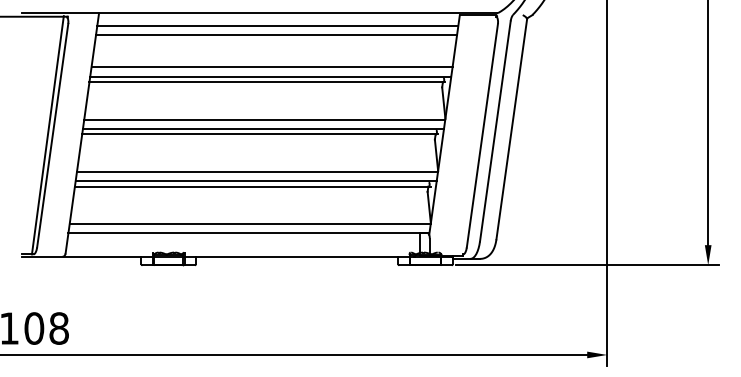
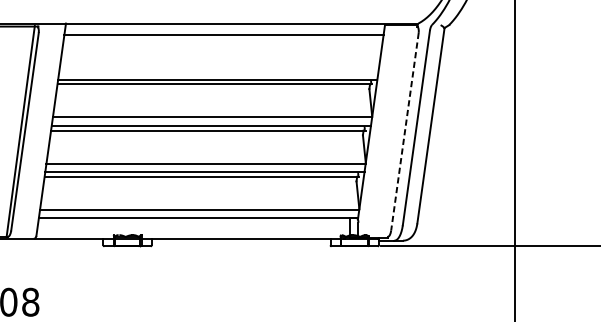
line: (276, 35) -> (222, 43), removed
line: (271, 67) -> (218, 71), removed
line: (482, 135) -> (405, 131), solid -> dashed

